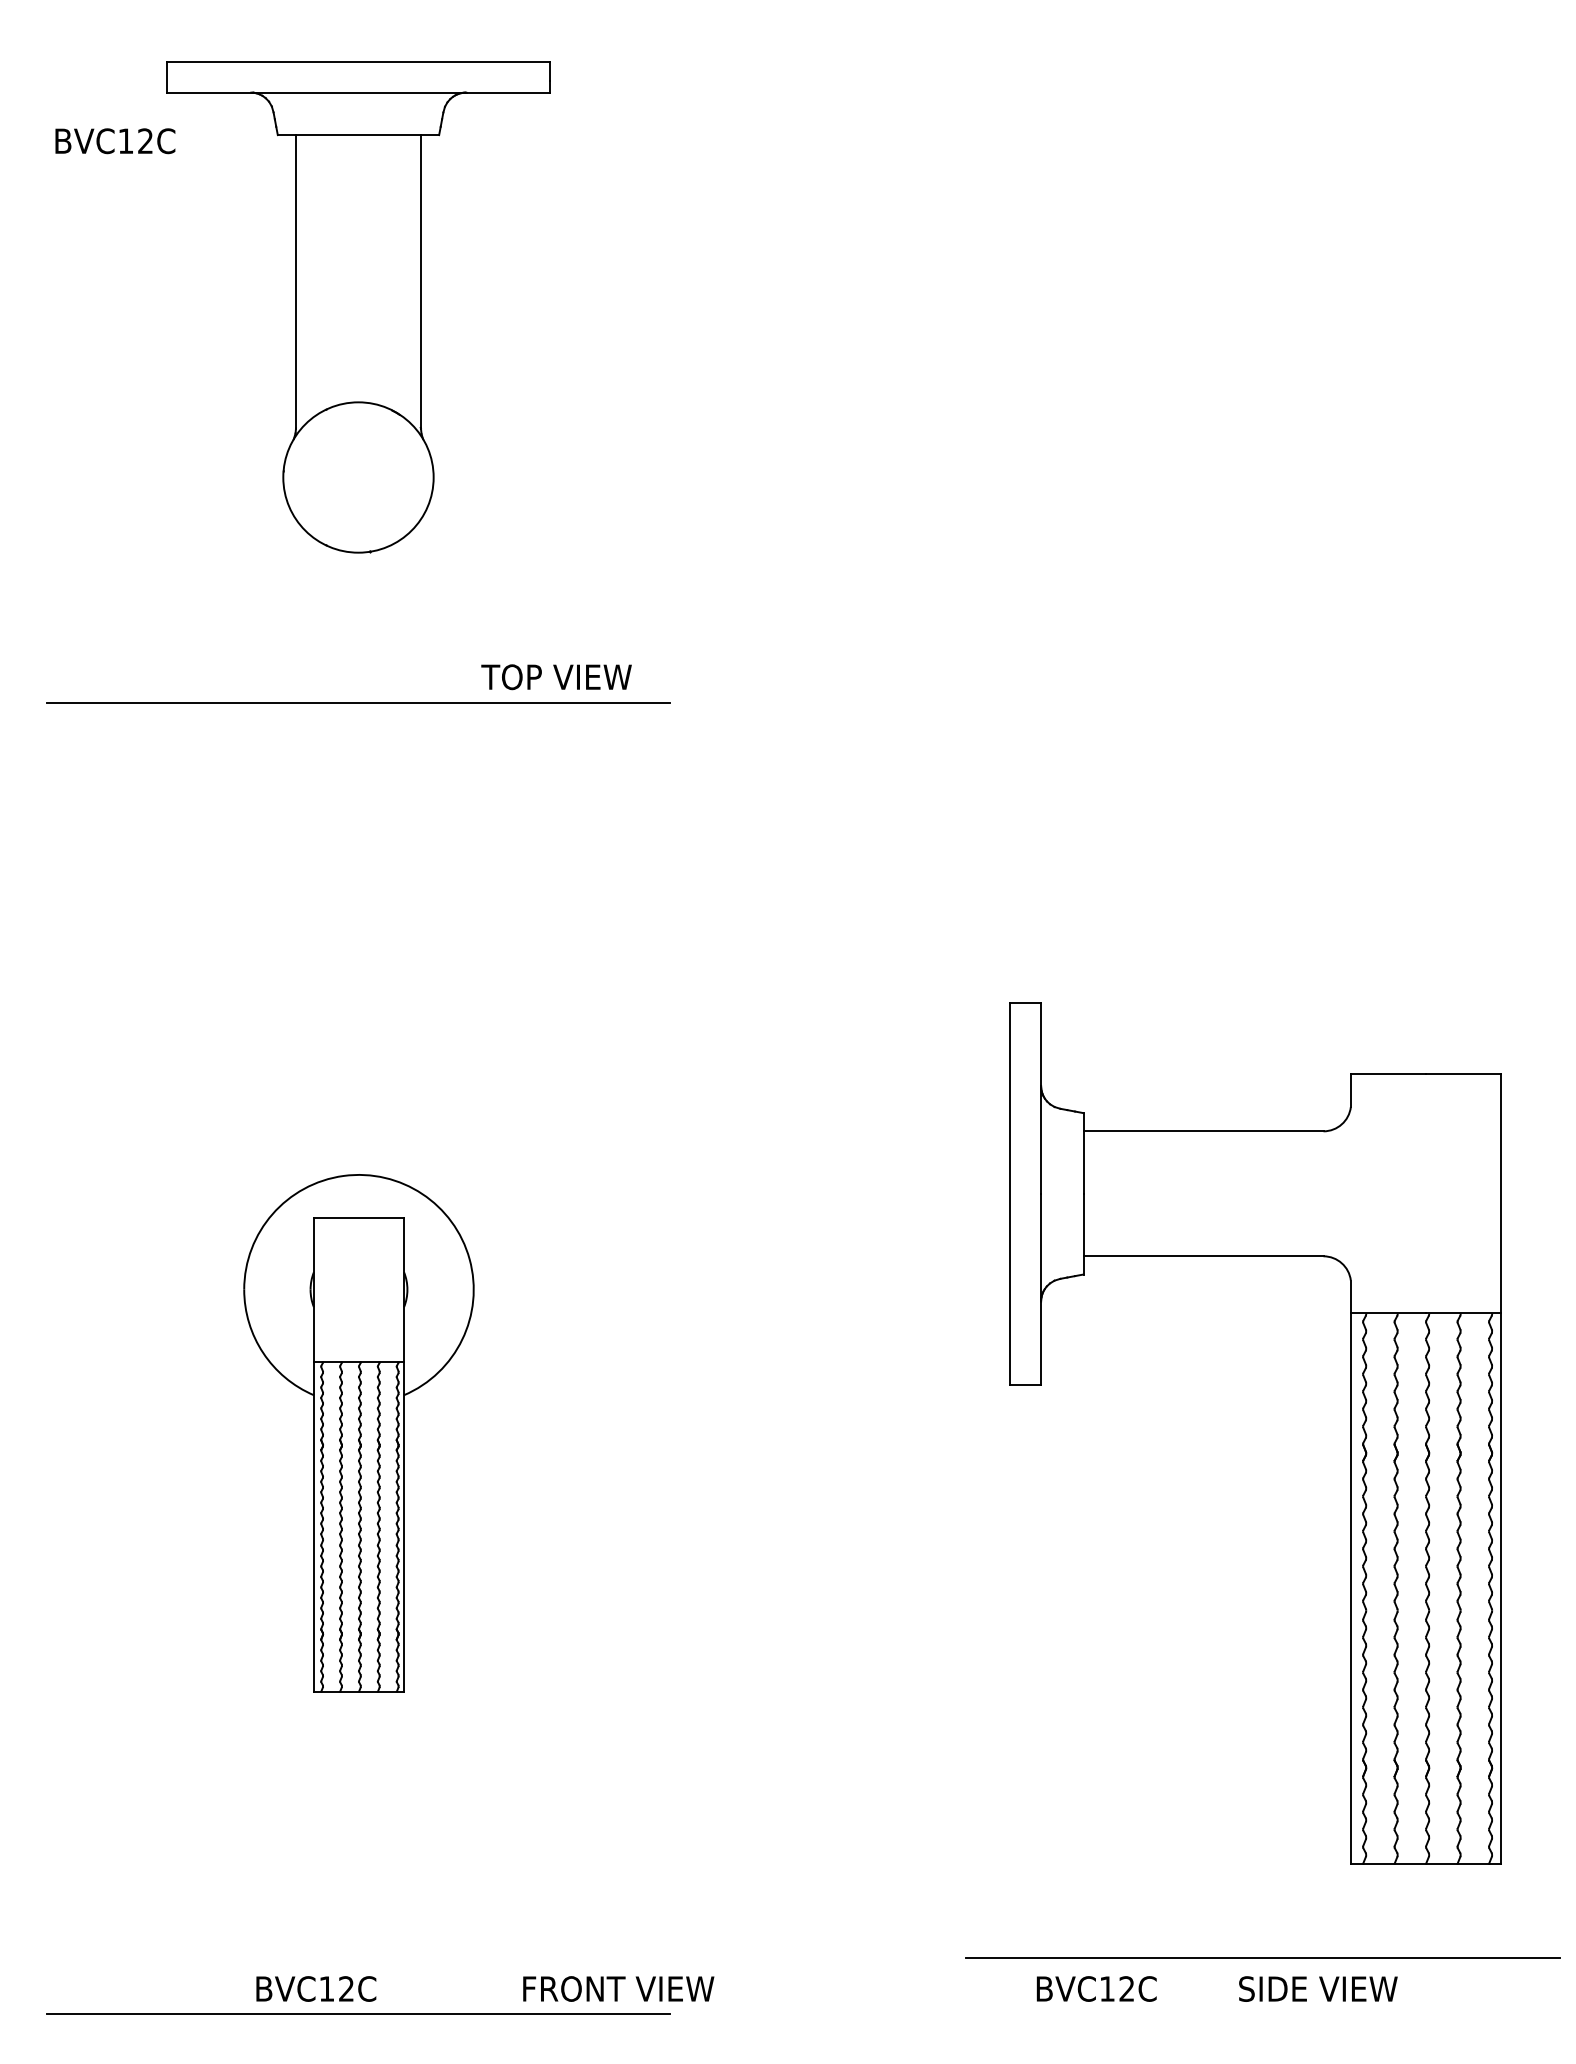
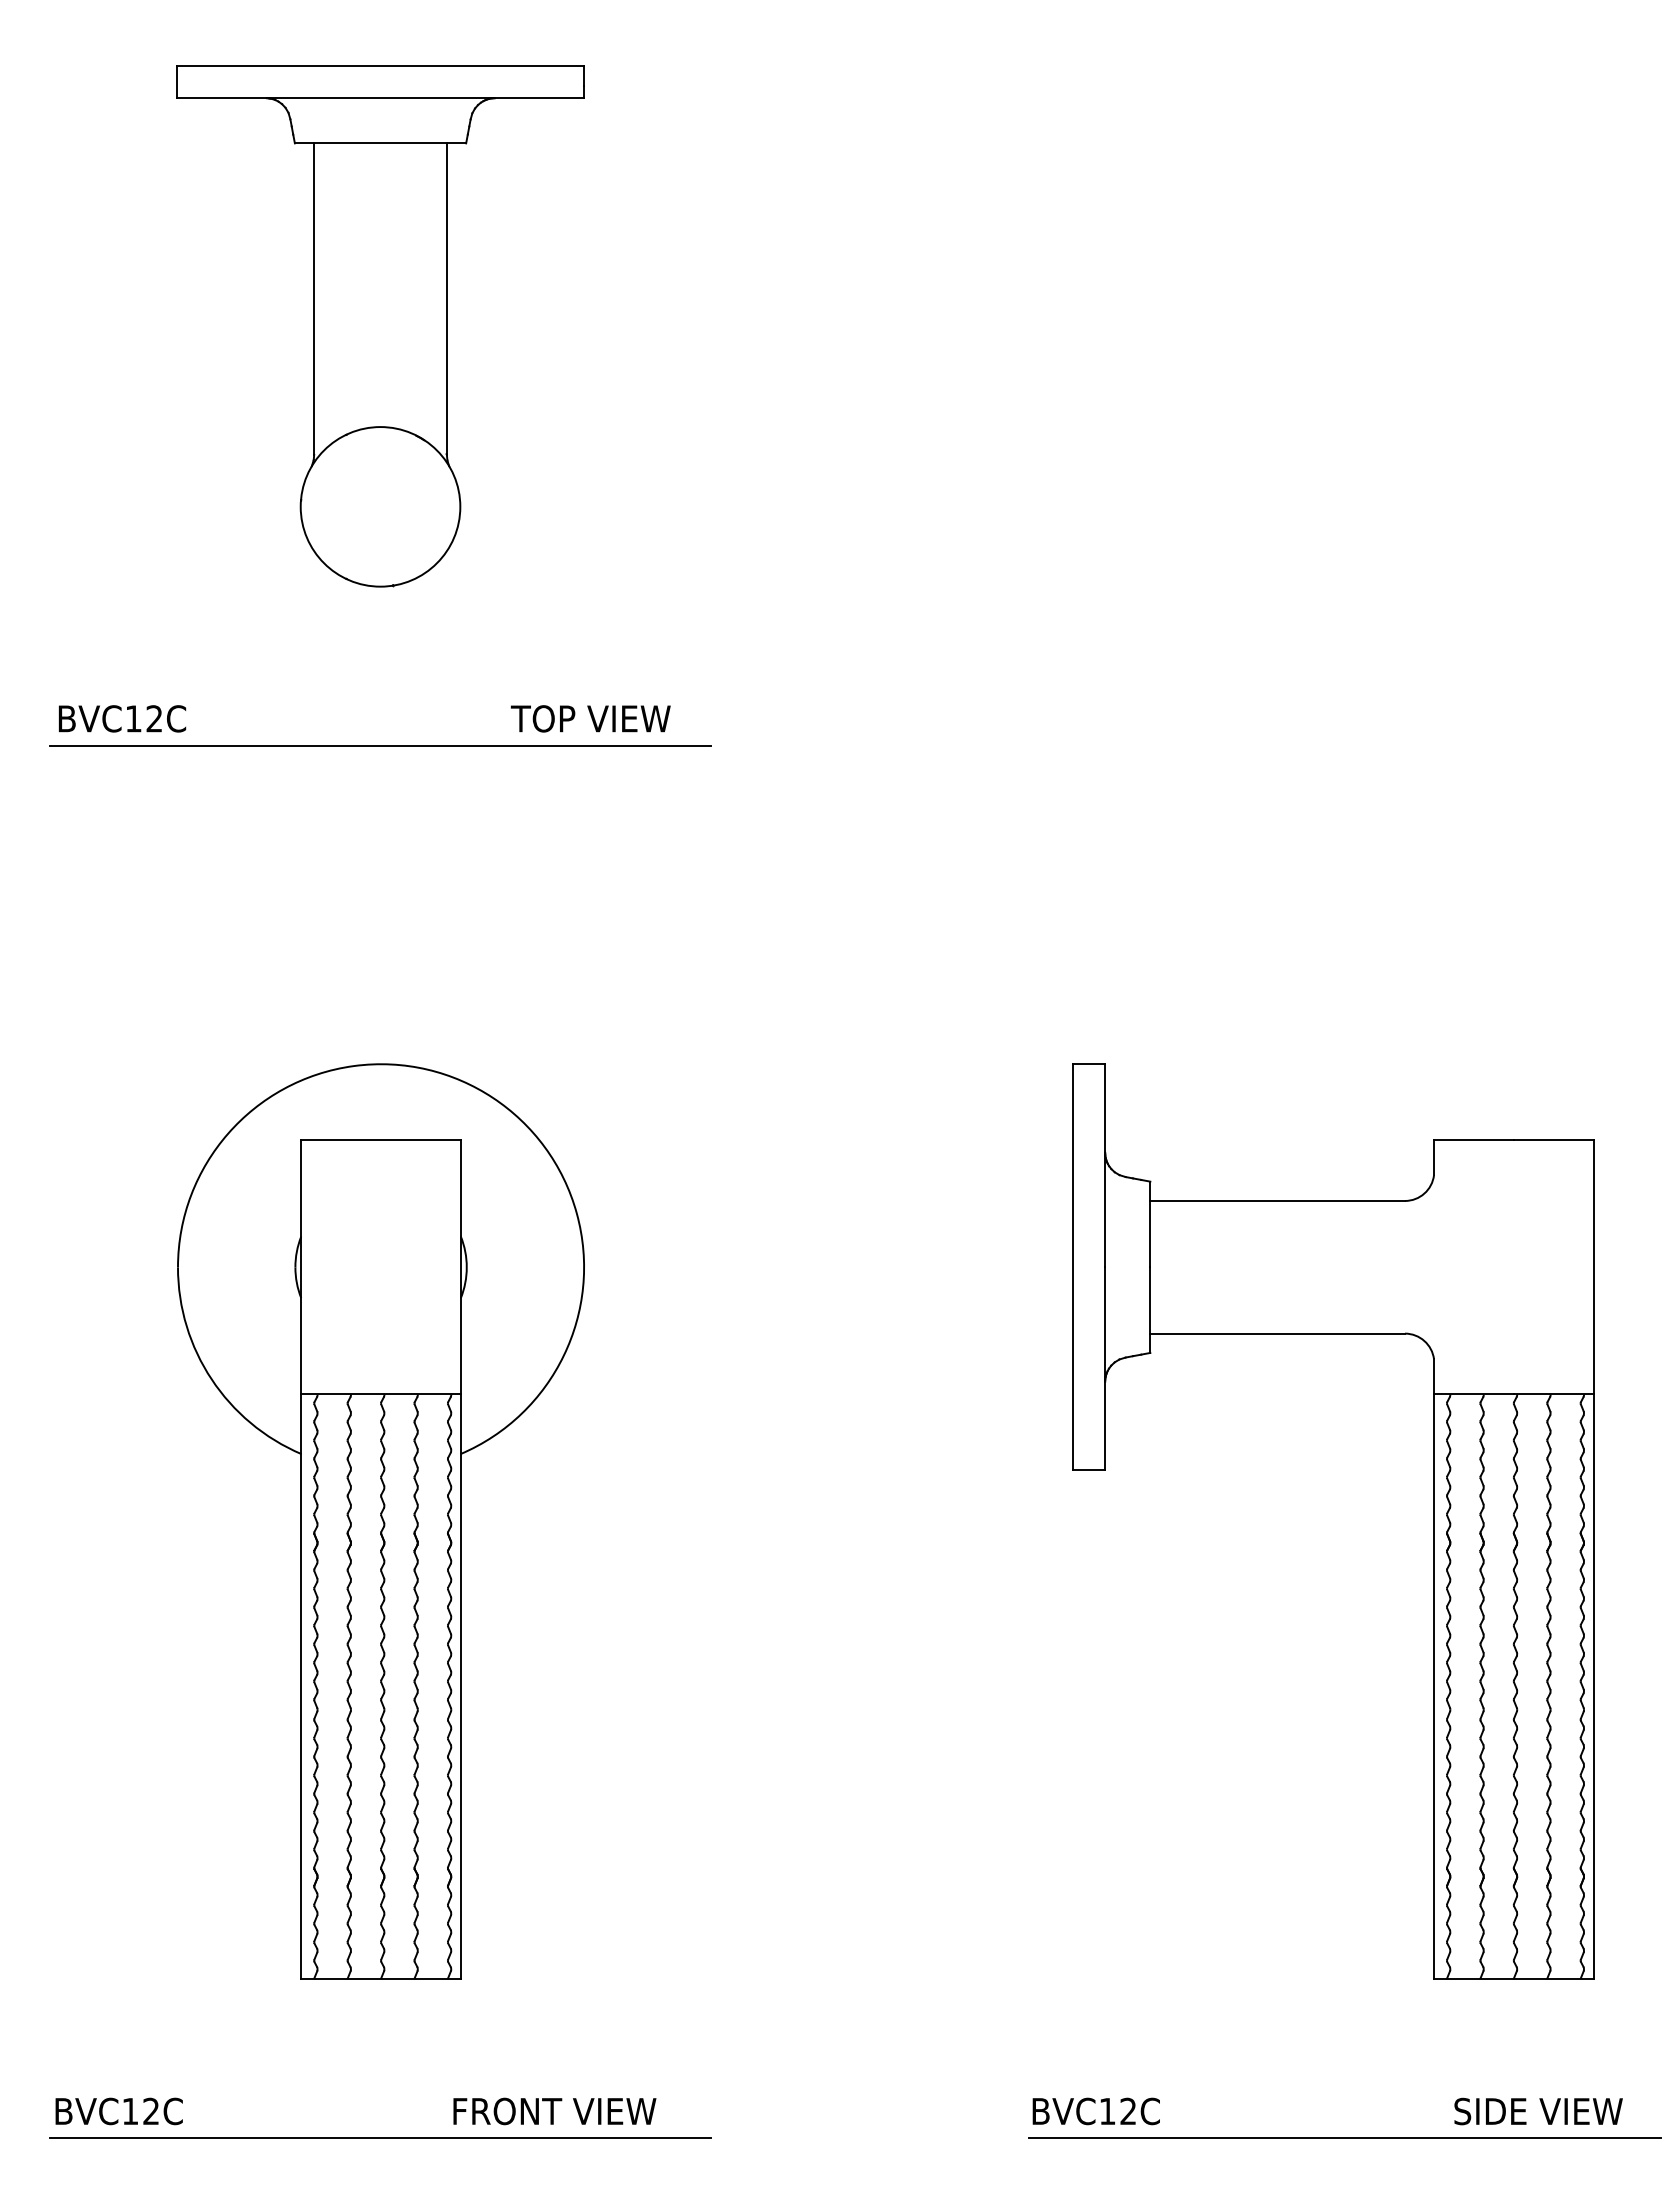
text: (115, 141) -> (122, 719), moved
part: (358, 1433) -> (380, 1521), size x1.67
line: (1262, 1957) -> (1344, 2137), moved
text: (316, 1988) -> (119, 2110), moved
text: (618, 1988) -> (554, 2110), moved
text: (1096, 1988) -> (1096, 2110), moved
text: (1318, 1988) -> (1538, 2110), moved

